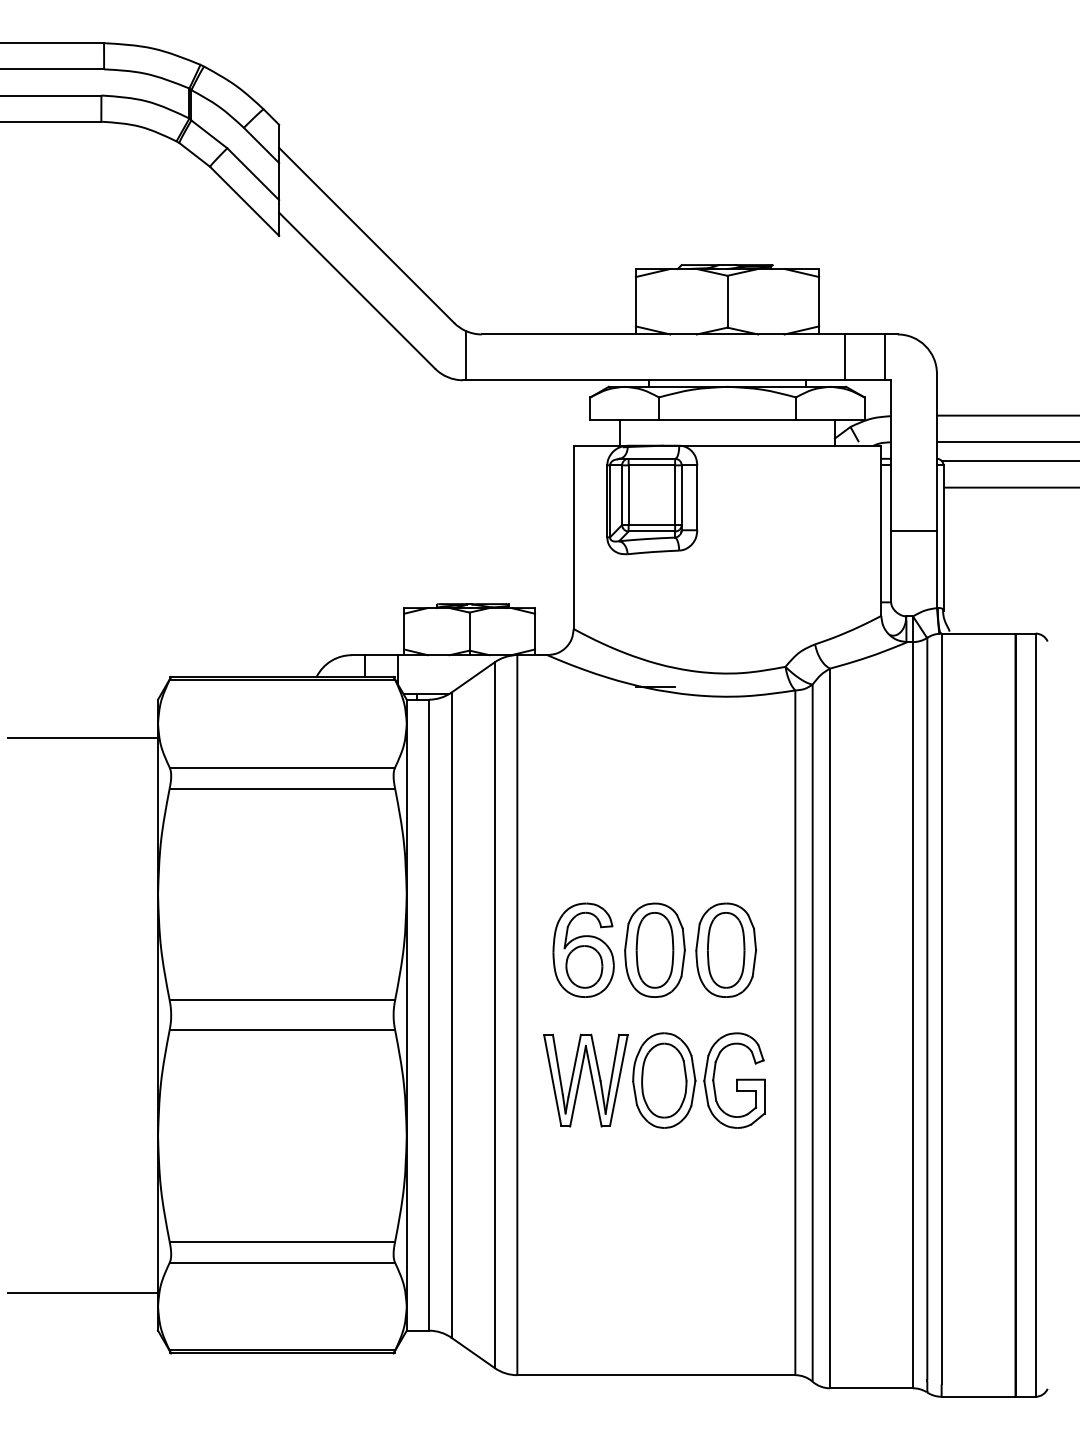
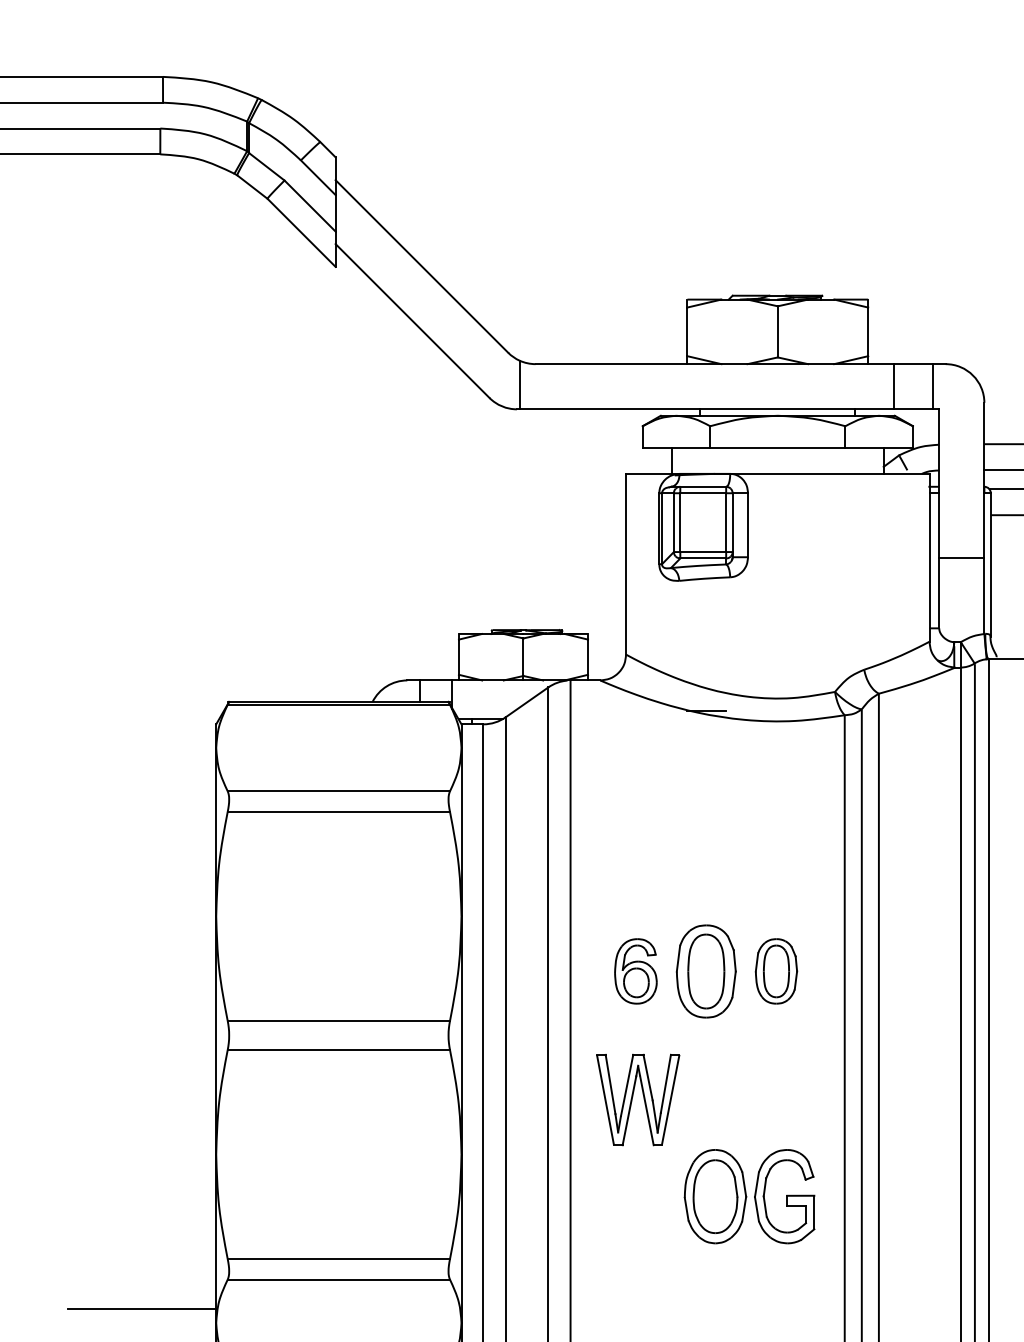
line: (82, 737) -> (141, 761), removed
part: (583, 949) -> (635, 970), size x0.7
part: (725, 949) -> (775, 970), size x0.7
part: (698, 1080) -> (749, 1196), moved

